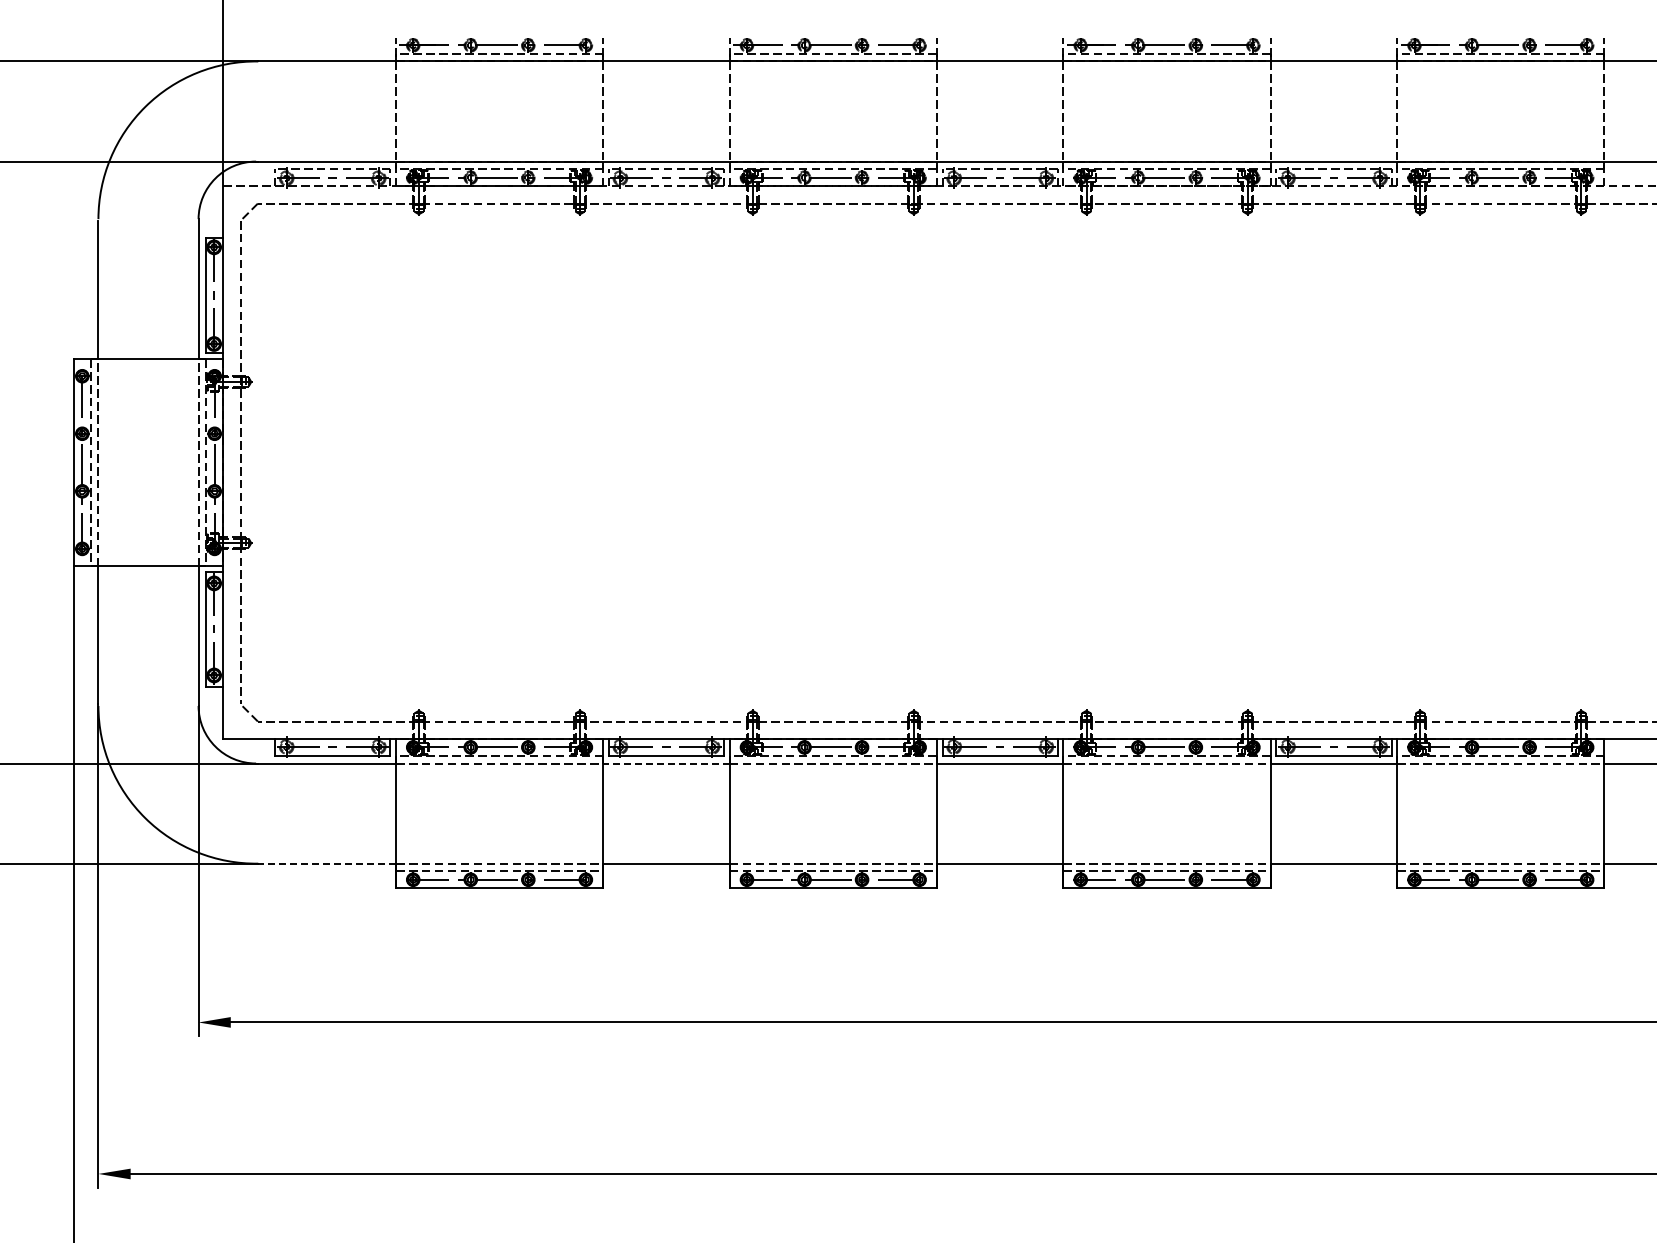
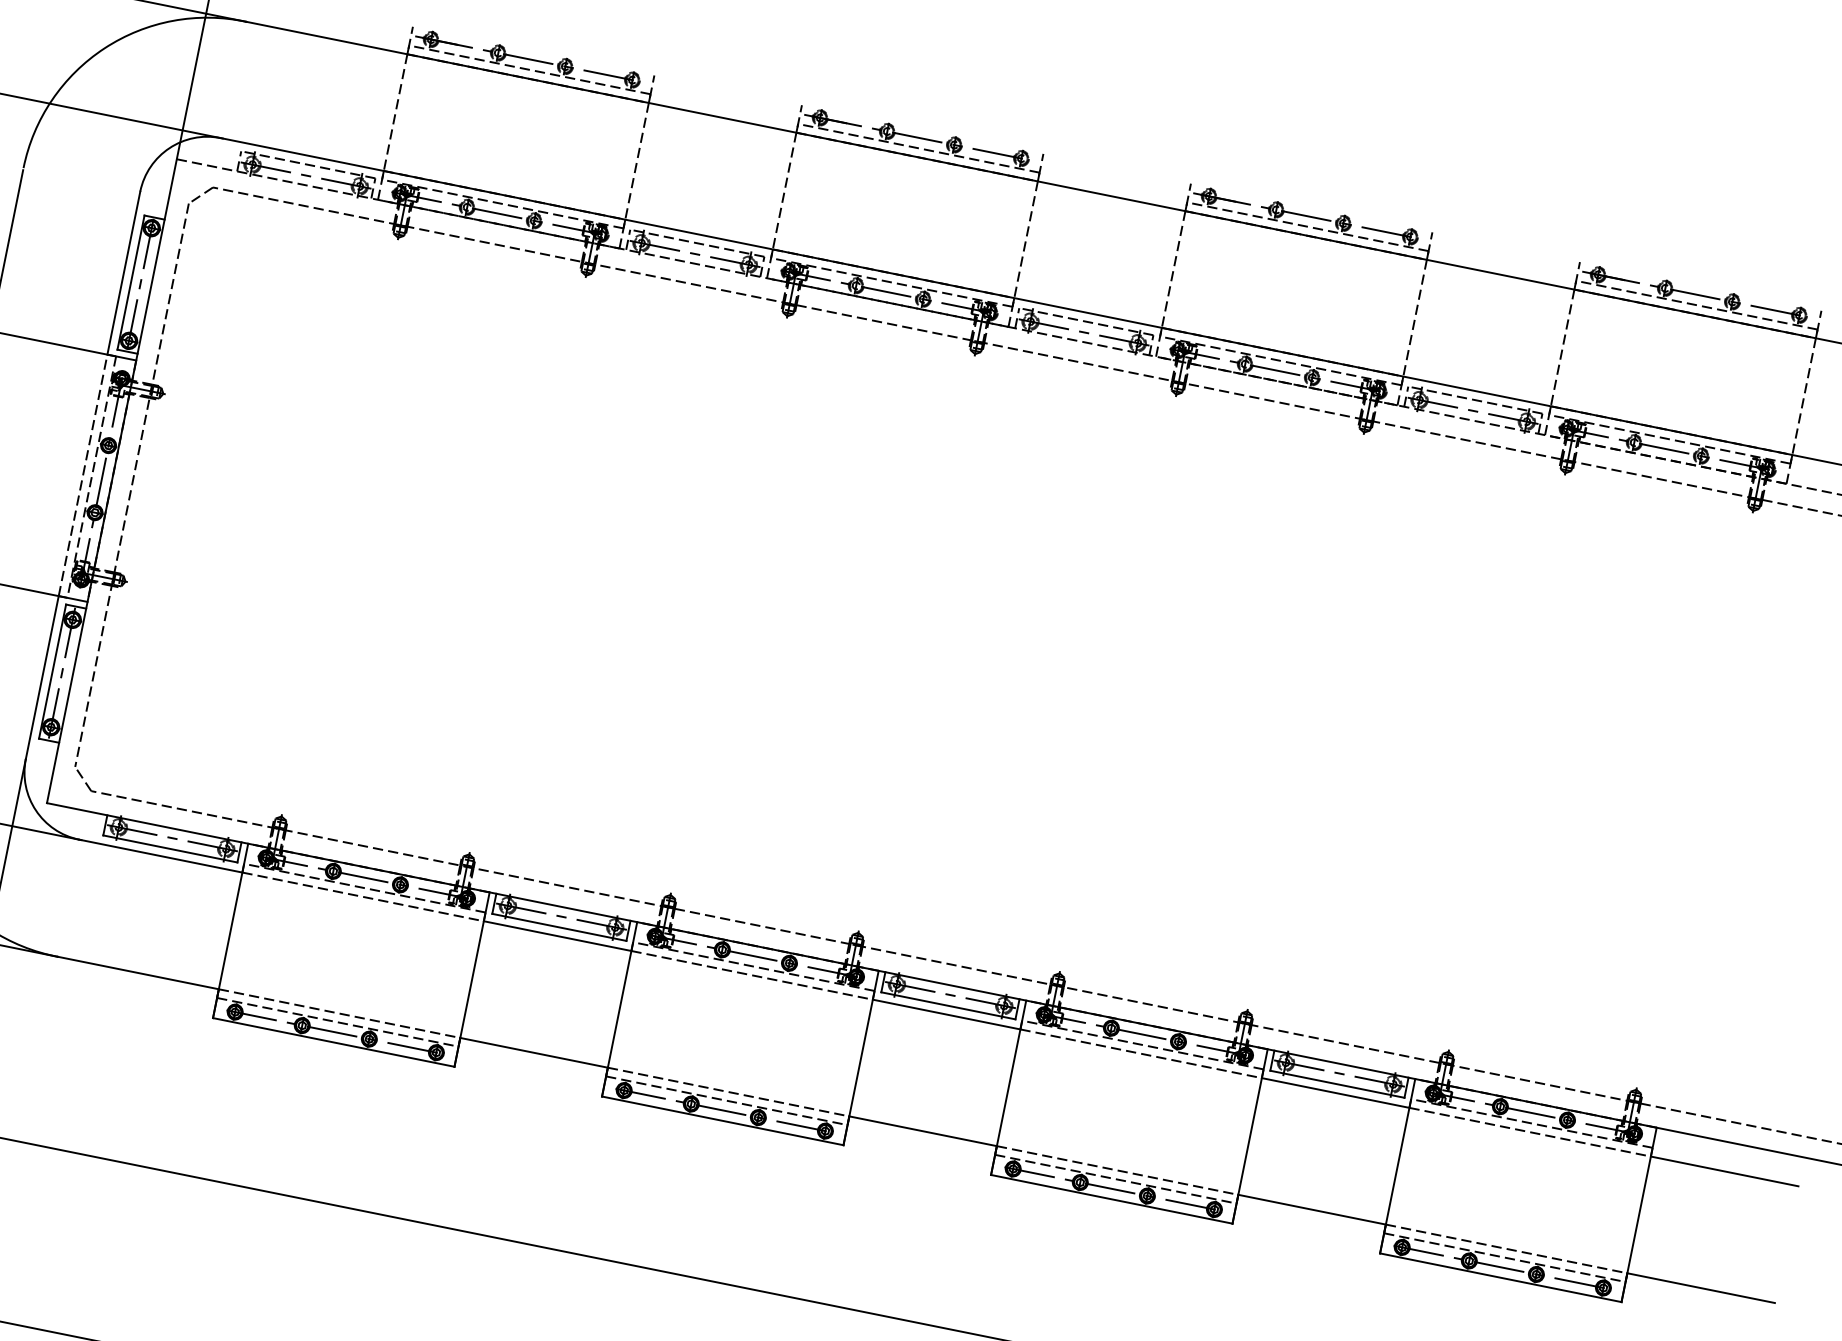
line: (665, 763) -> (556, 935), dashed -> solid
line: (326, 863) -> (137, 972), dashed -> solid

